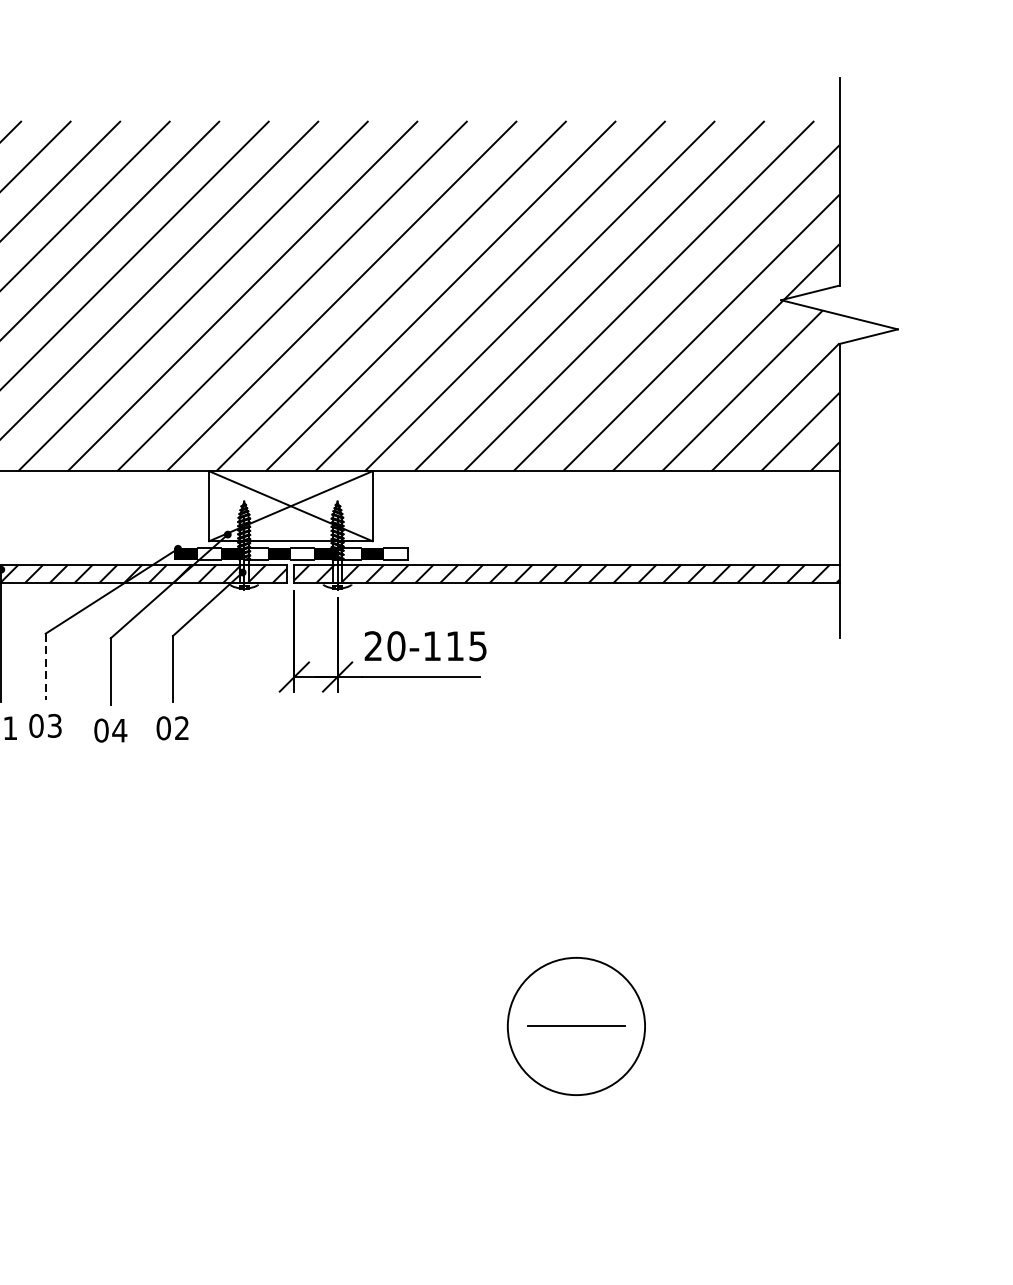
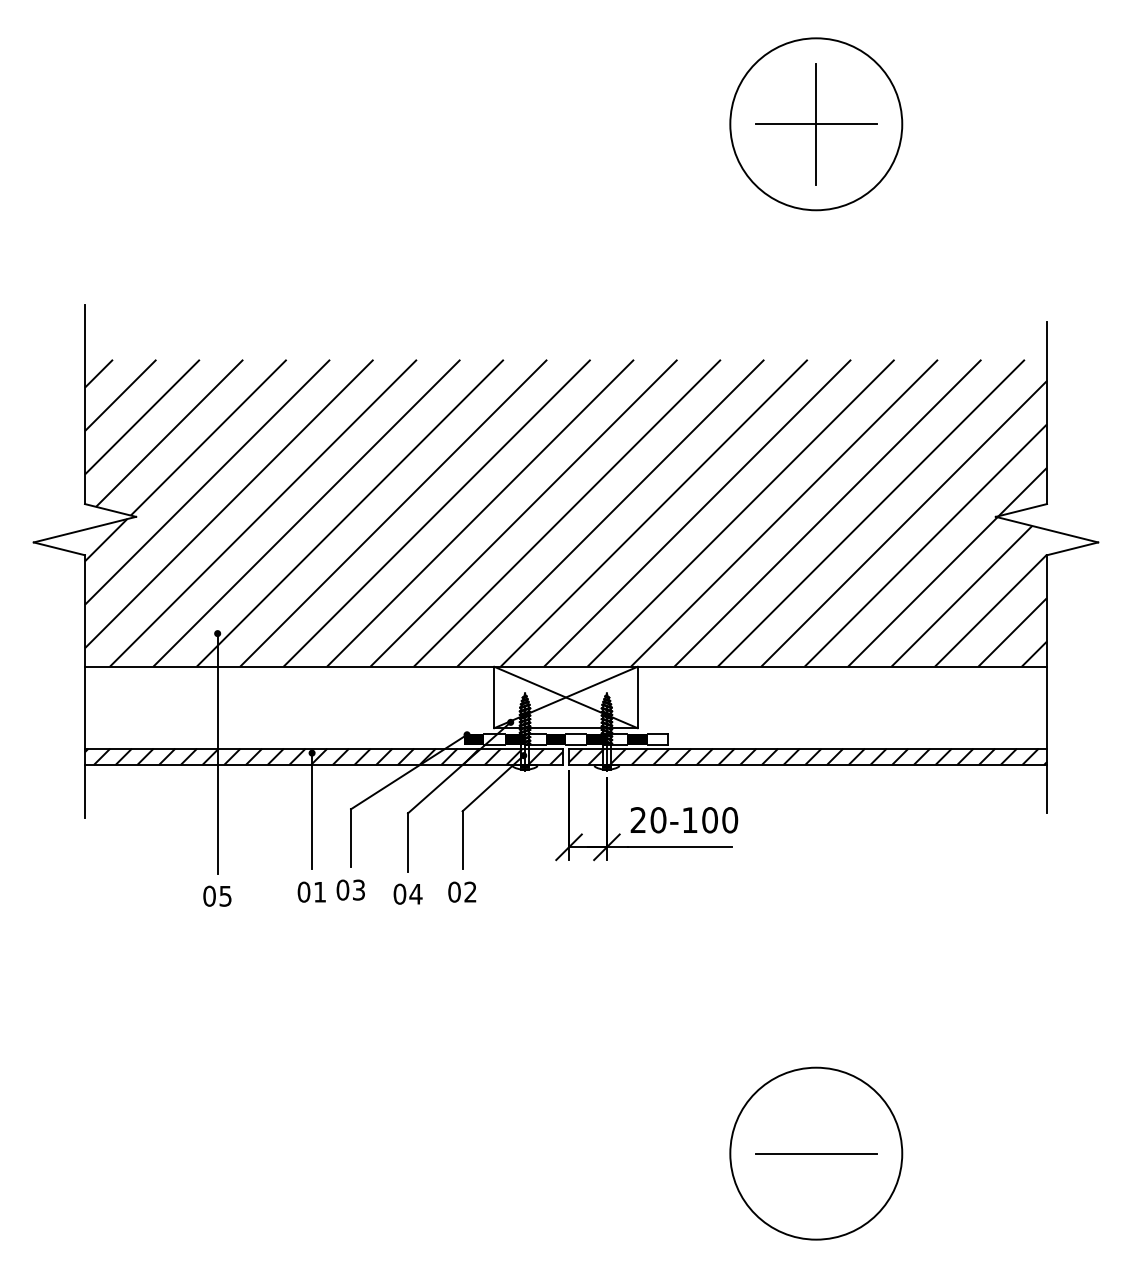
text: (467, 646) -> (720, 820), 20-115 -> 20-100
line: (46, 667) -> (351, 838), dashed -> solid
part: (576, 1026) -> (816, 1153), size x1.43

